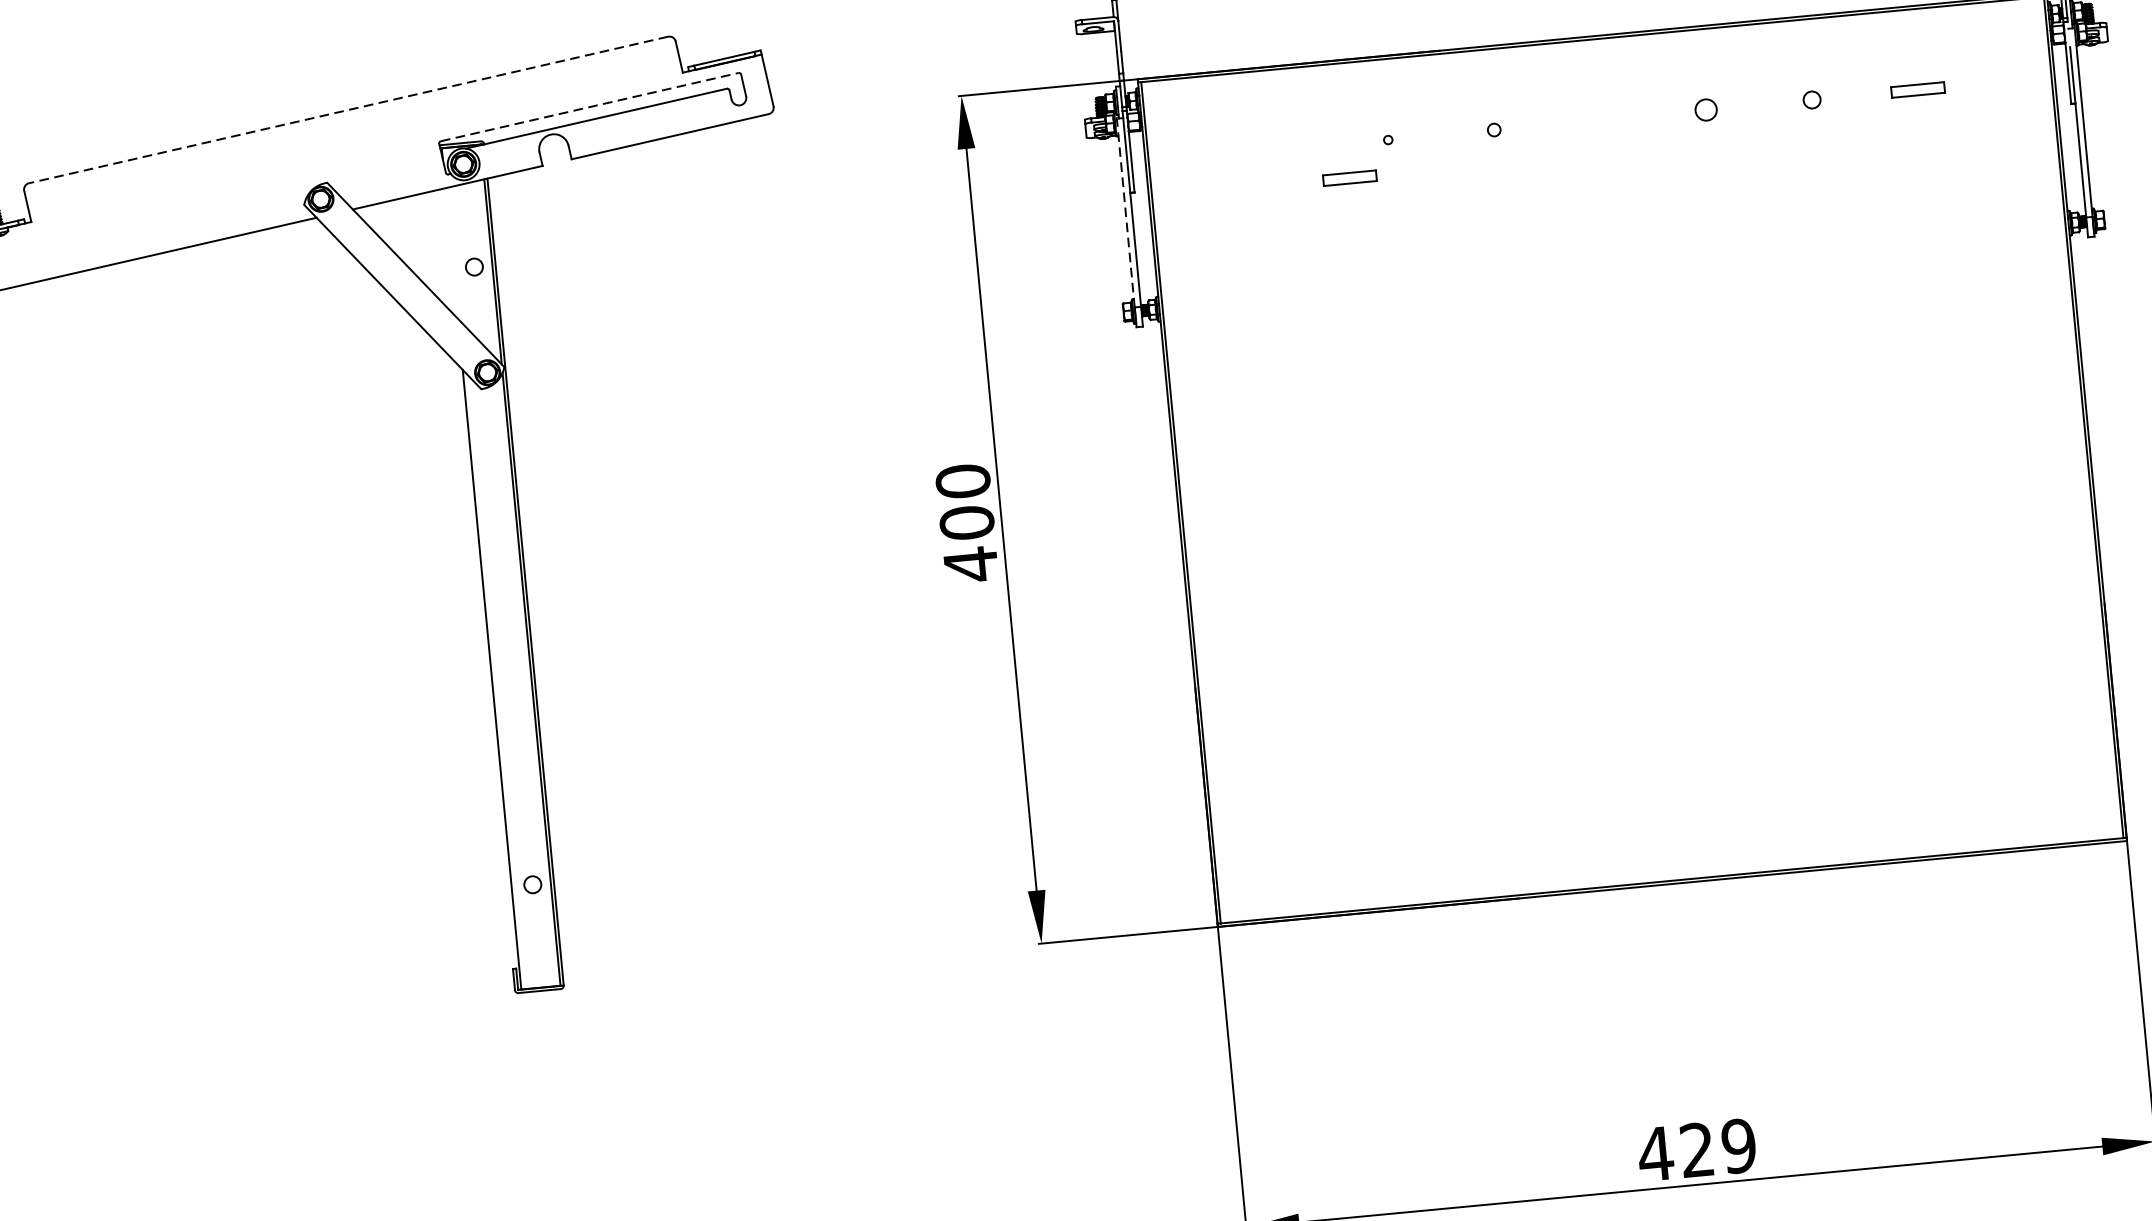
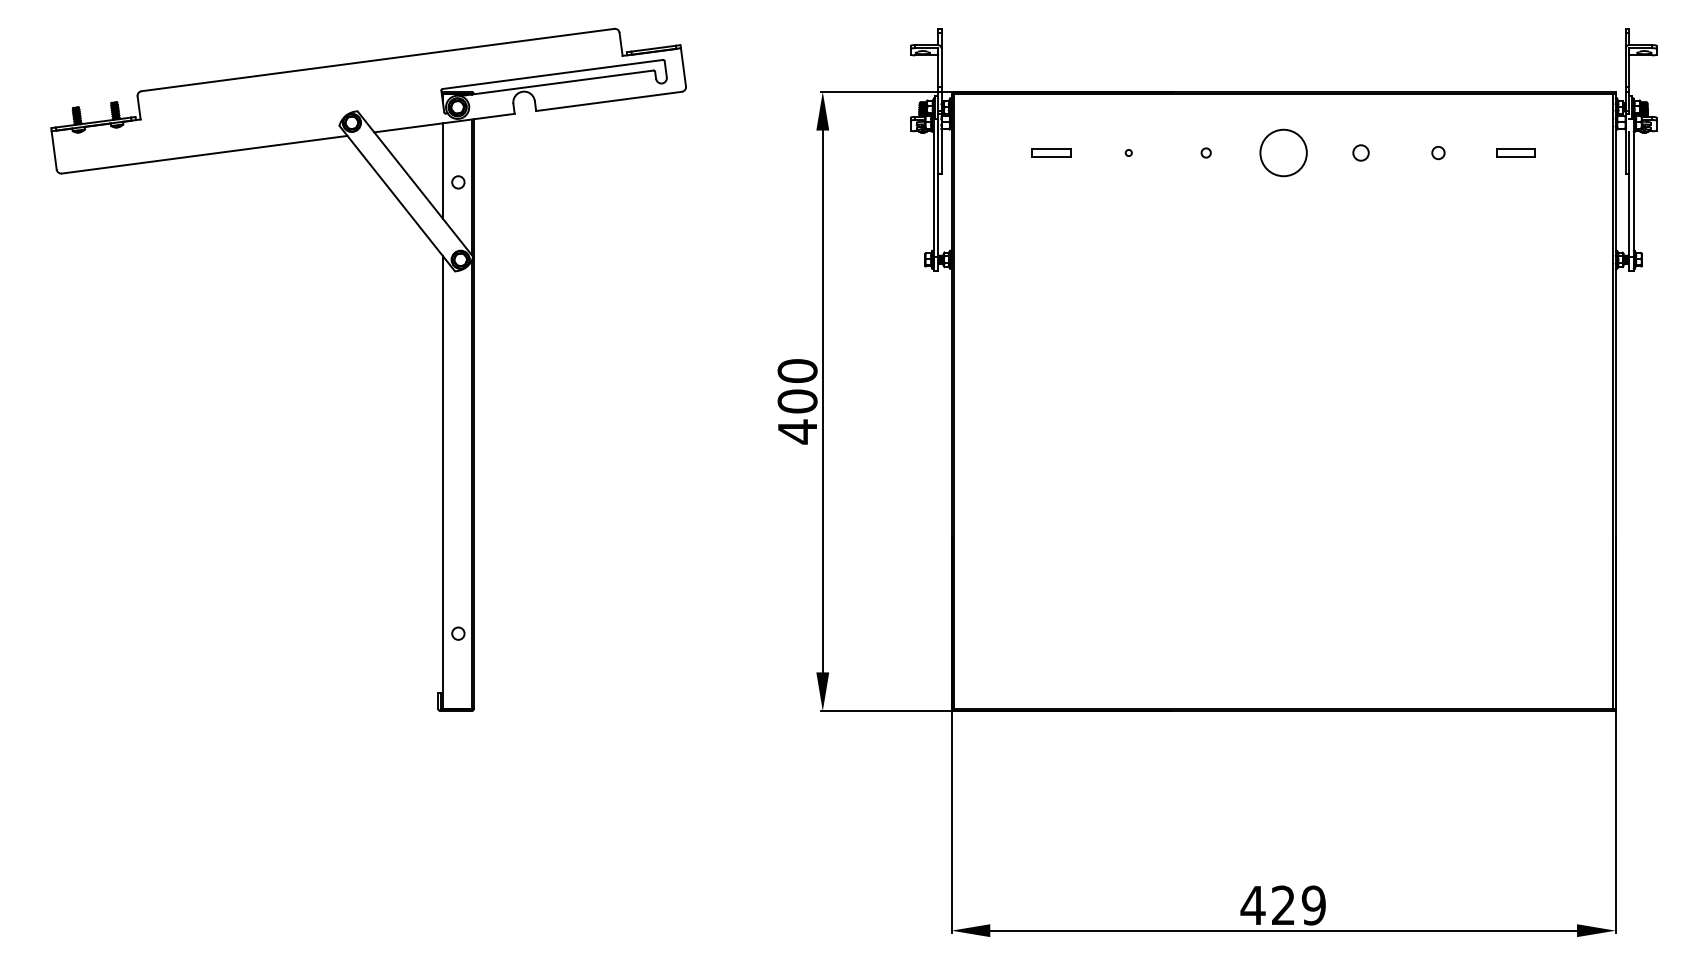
line: (590, 107) -> (553, 74), dashed -> solid
line: (347, 110) -> (377, 60), dashed -> solid
circle: (1599, 119) -> (1283, 152), added
part: (1349, 177) -> (1051, 152), moved
line: (1125, 211) -> (933, 186), dashed -> solid
line: (451, 252) -> (442, 170), added

